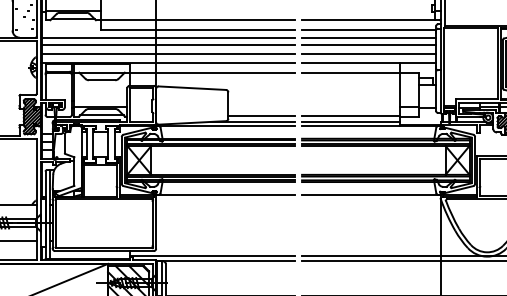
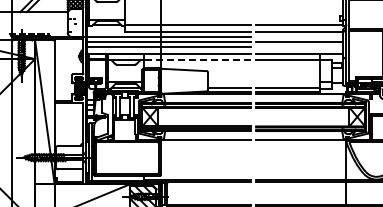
line: (368, 38) -> (299, 37), removed
line: (368, 53) -> (299, 47), removed
line: (212, 73) -> (197, 60), solid -> dashed

